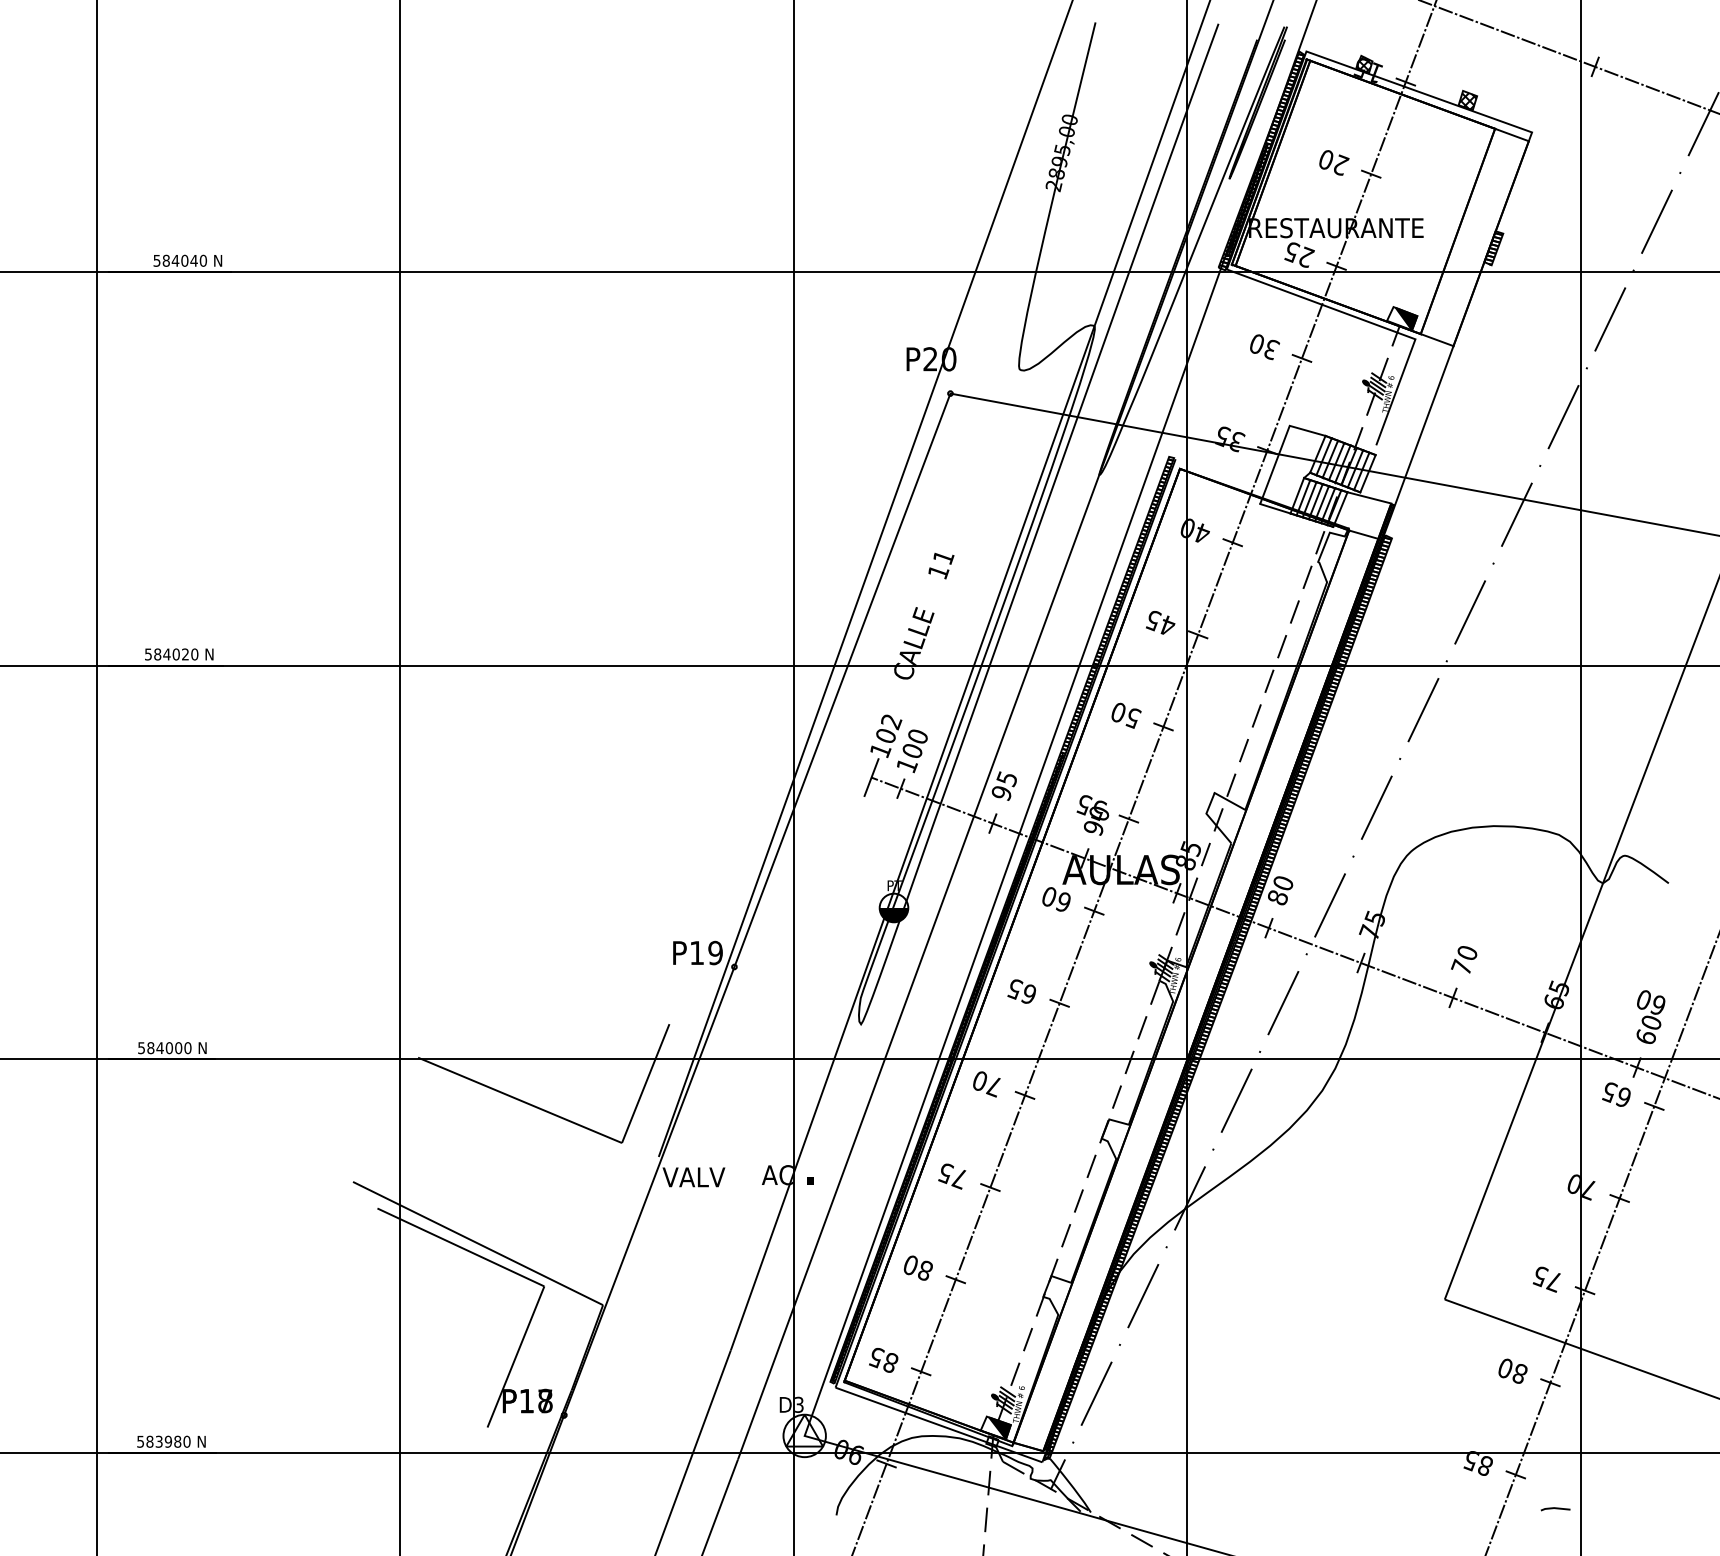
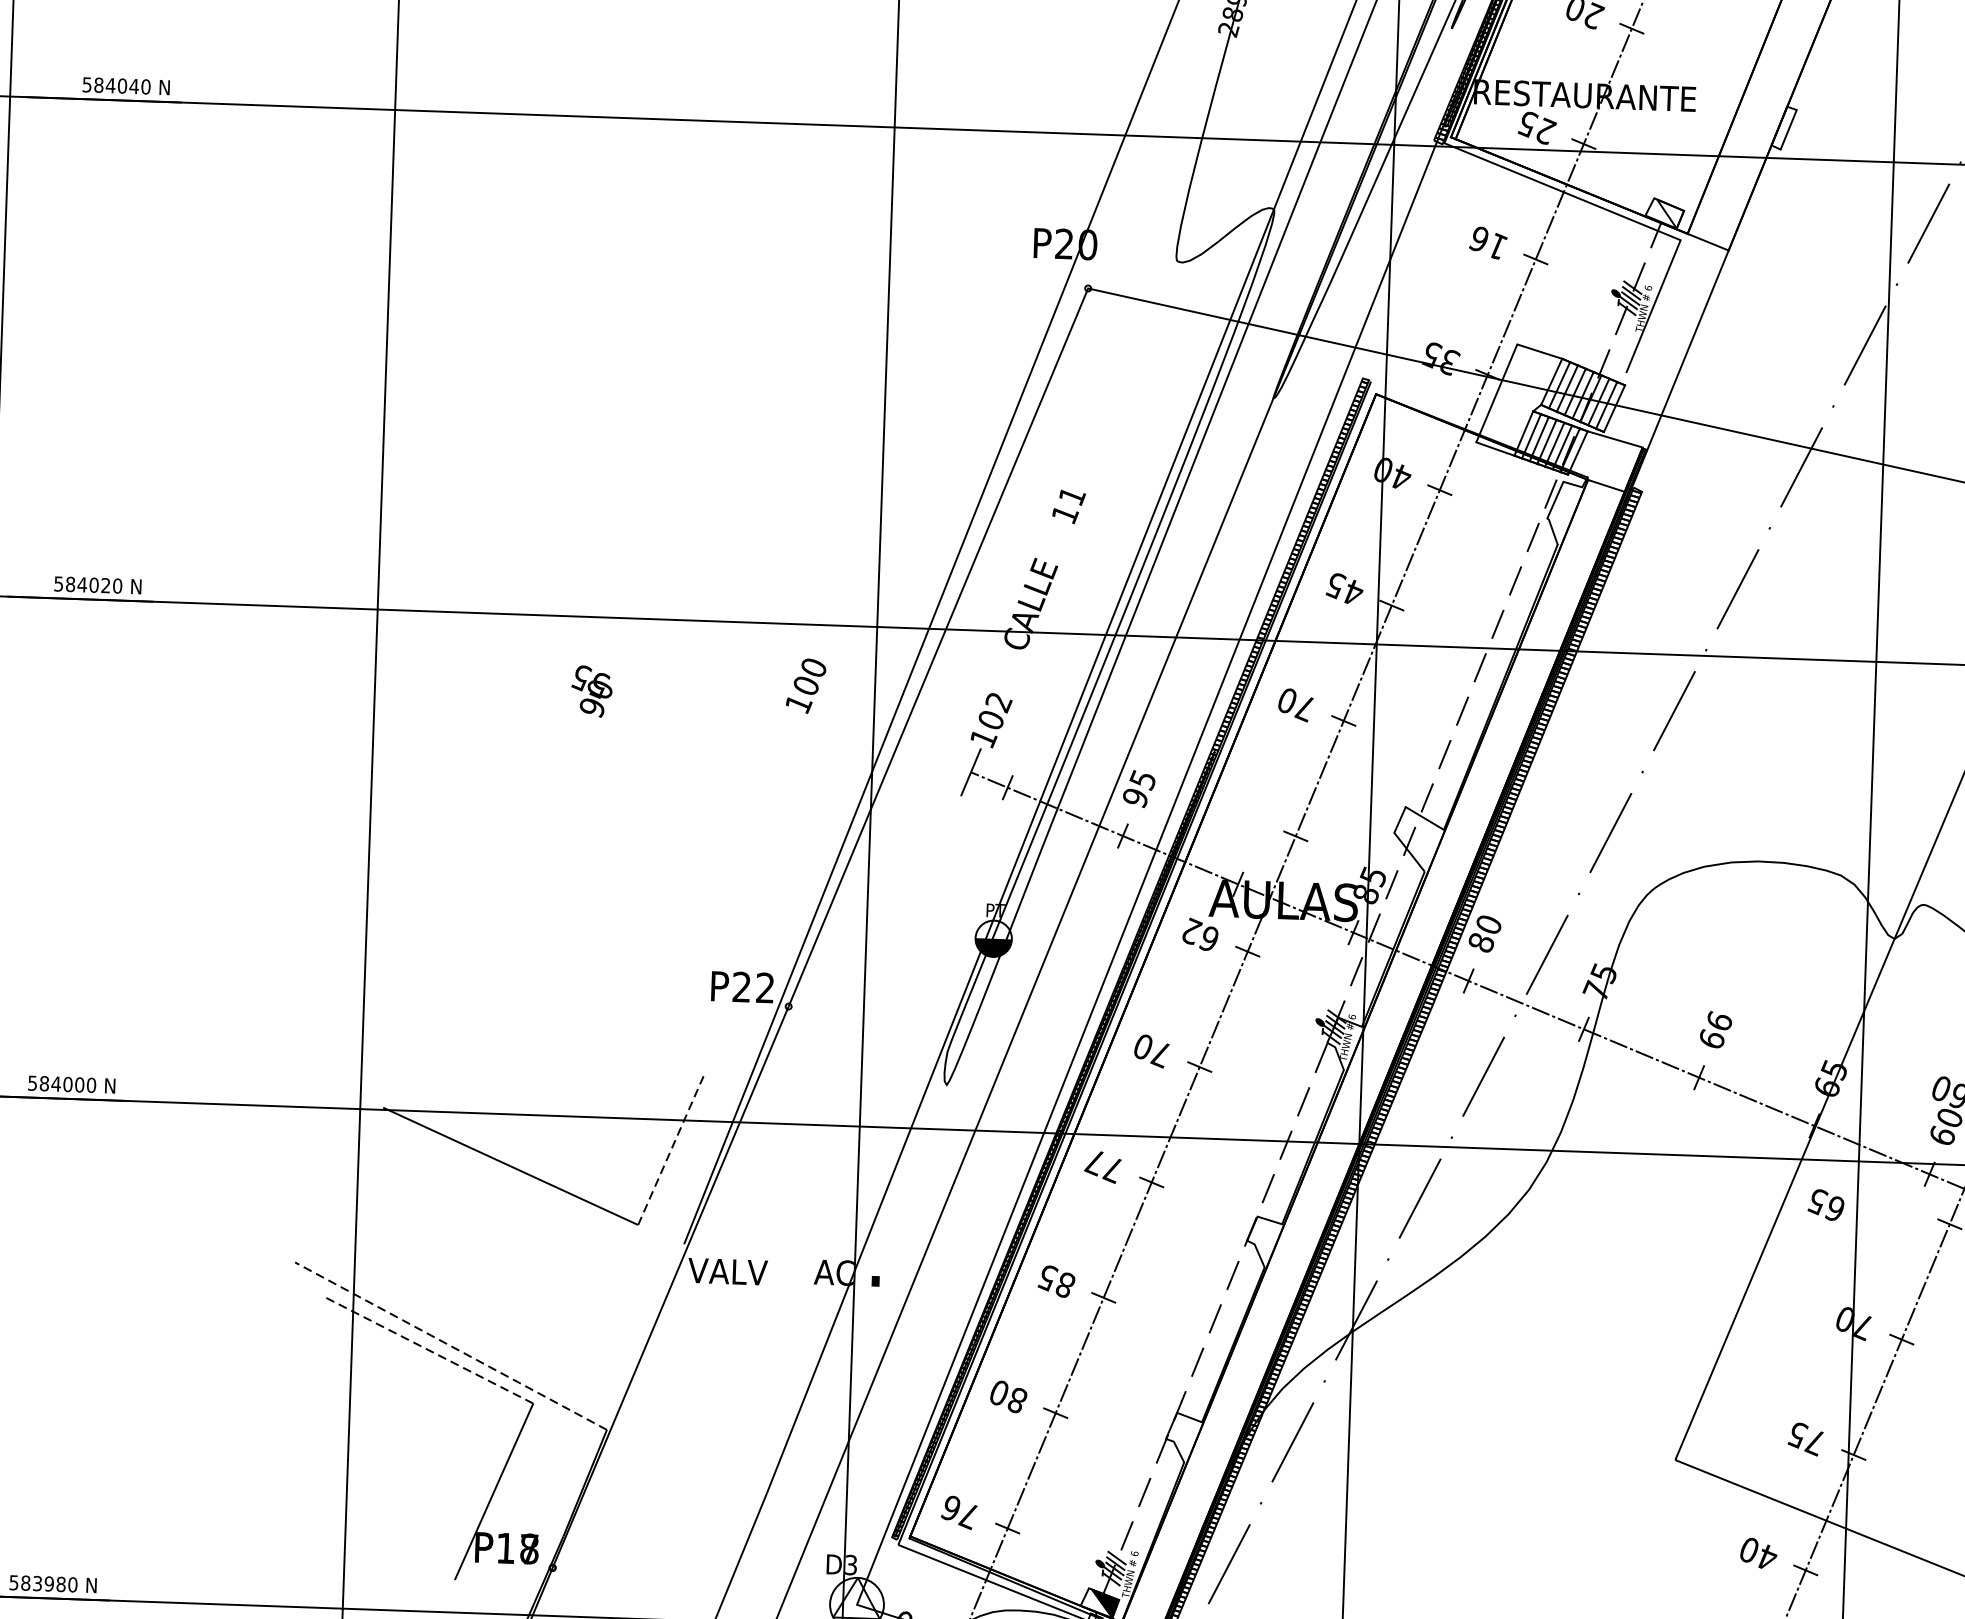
hatch: (1493, 248) -> (1783, 128), removed
fill: (1406, 318) -> (1670, 213), removed
text: (1264, 347) -> (1488, 243), 30 -> 16
text: (1132, 718) -> (1304, 708), 50 -> 70
text: (912, 751) -> (806, 686), moved
text: (1092, 815) -> (591, 691), moved
text: (1050, 896) -> (1192, 931), 60 -> 62
text: (706, 952) -> (753, 986), P19 -> P22
text: (1464, 959) -> (1715, 1029), 70 -> 66
text: (1021, 992) -> (1151, 1051), 65 -> 70
text: (979, 1081) -> (1094, 1162), 70 -> 77
line: (645, 1083) -> (670, 1150), solid -> dashed
text: (1616, 1094) -> (1826, 1204), moved
text: (959, 1178) -> (1064, 1284), 75 -> 85
line: (477, 1243) -> (450, 1346), solid -> dashed
line: (460, 1247) -> (428, 1350), solid -> dashed
text: (883, 1360) -> (960, 1512), 85 -> 76
text: (1519, 1373) -> (1766, 1557), 80 -> 40

